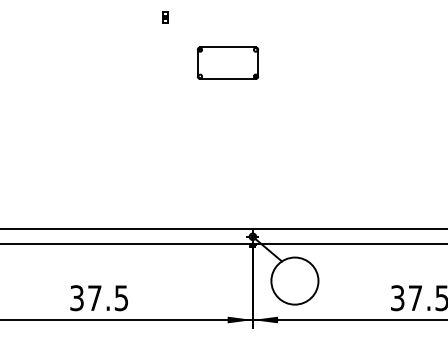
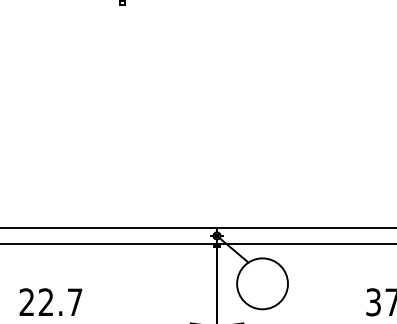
part: (227, 62) -> (189, 47), removed
text: (99, 298) -> (51, 302), 37.5 -> 22.7

